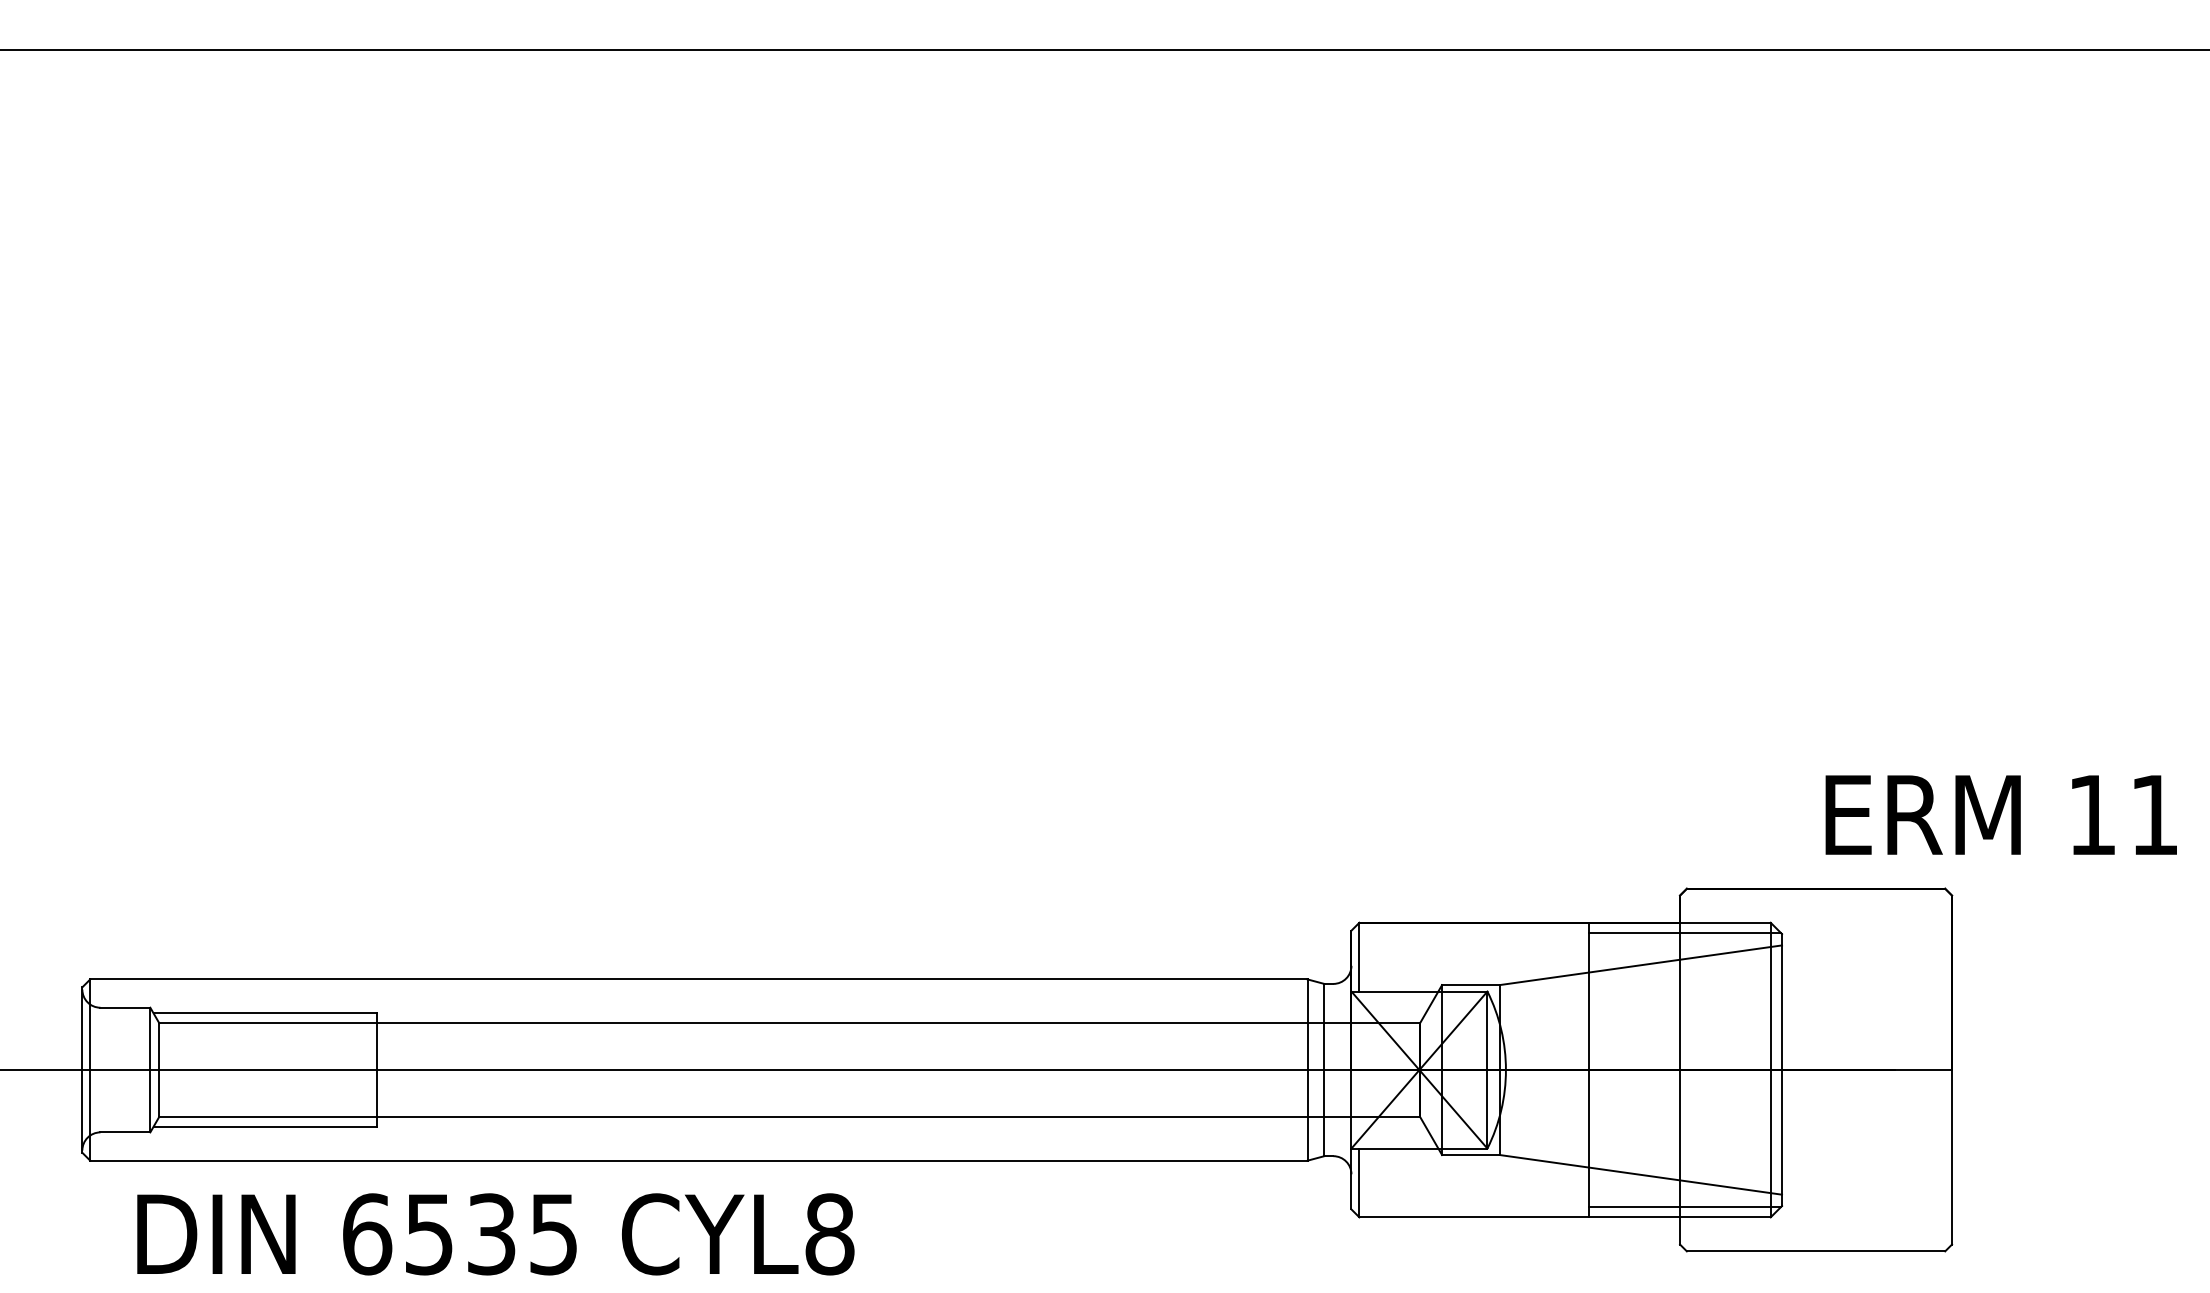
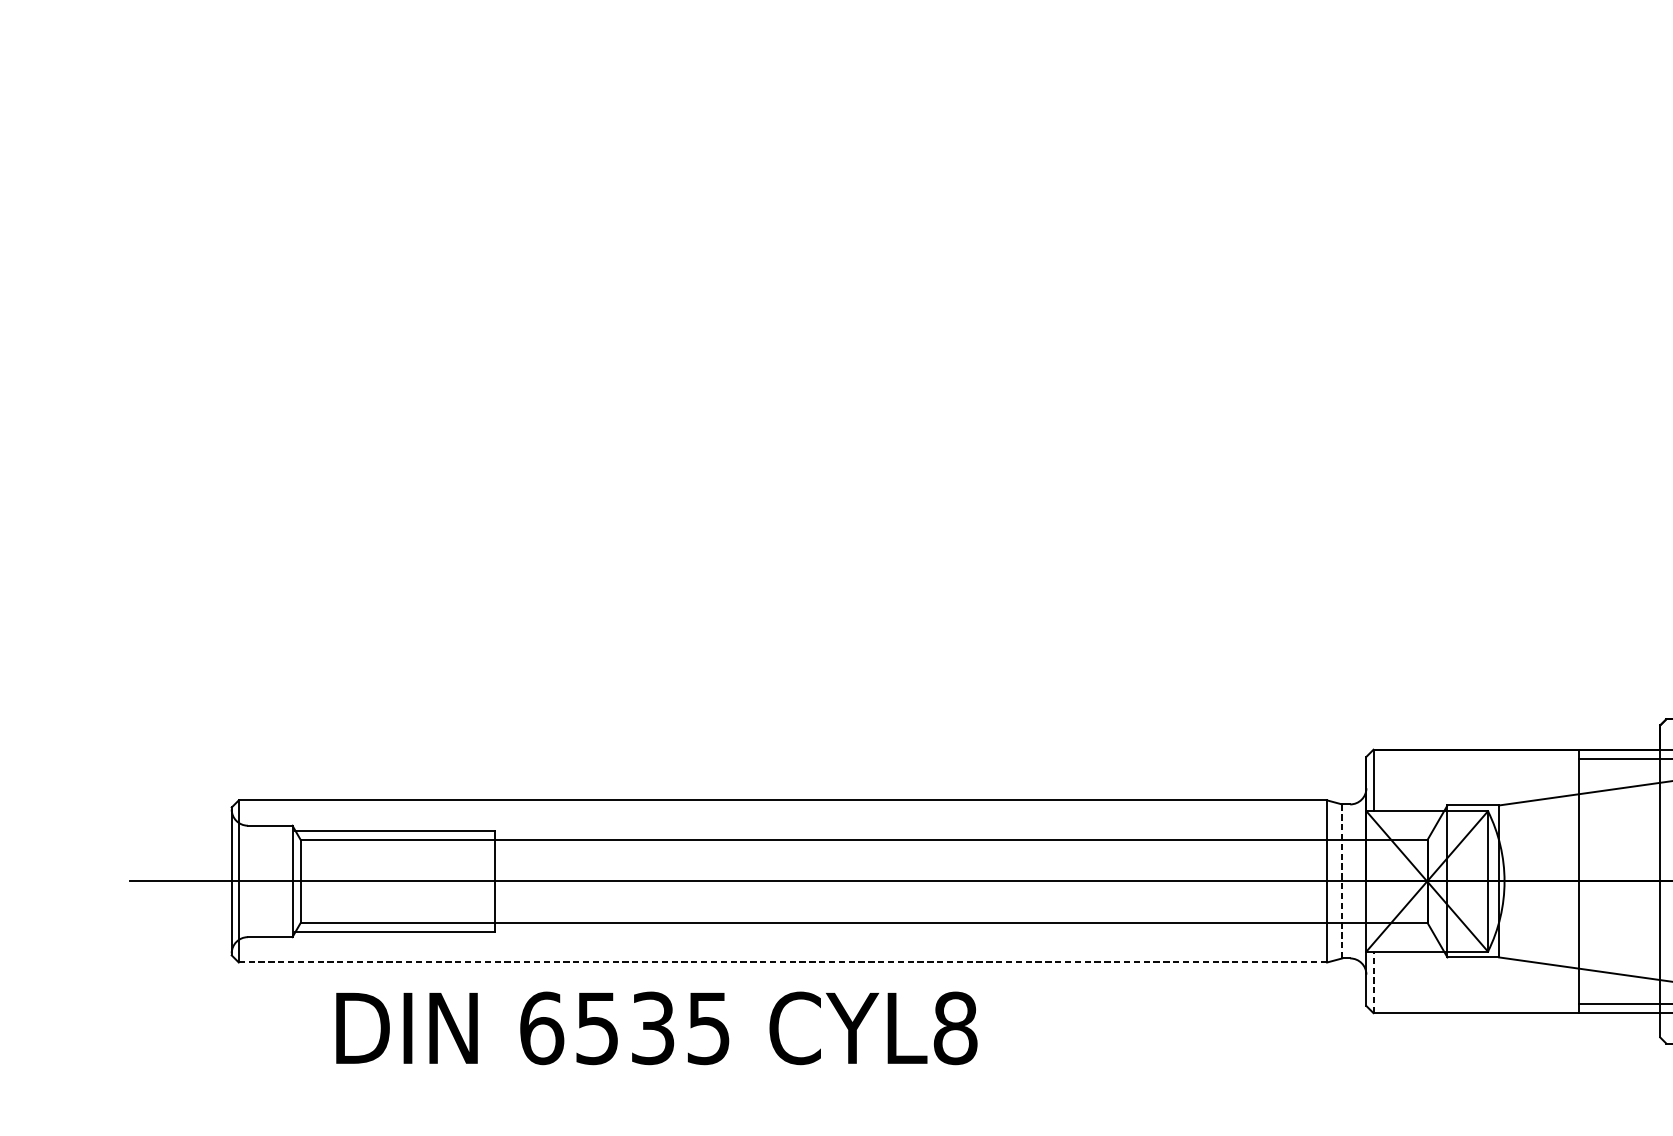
line: (1324, 1070) -> (1342, 881), solid -> dashed
line: (698, 1160) -> (782, 962), solid -> dashed
line: (1359, 1182) -> (1373, 981), solid -> dashed
text: (495, 1234) -> (656, 1028), moved

